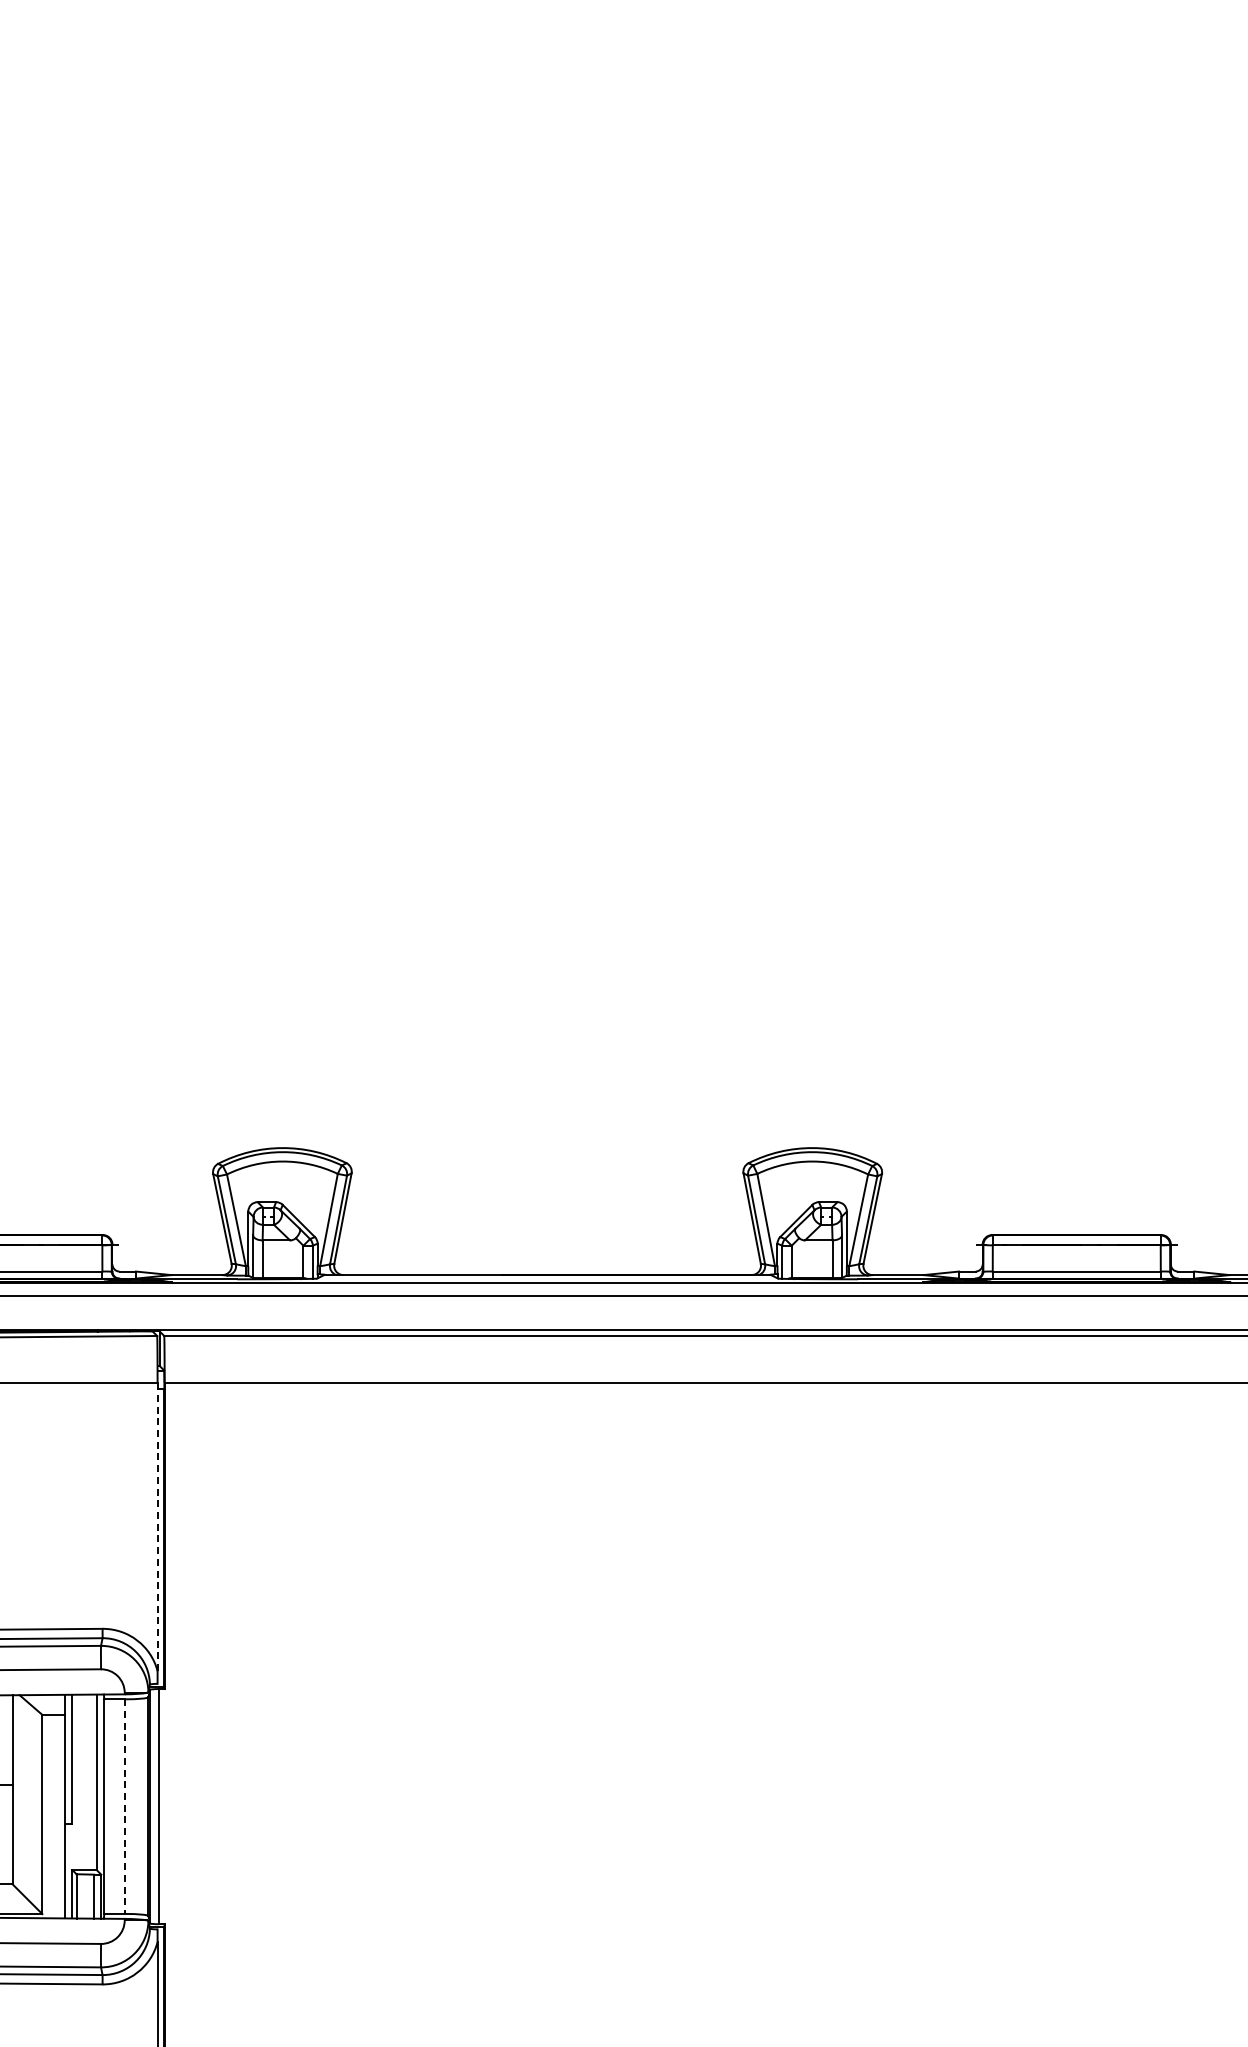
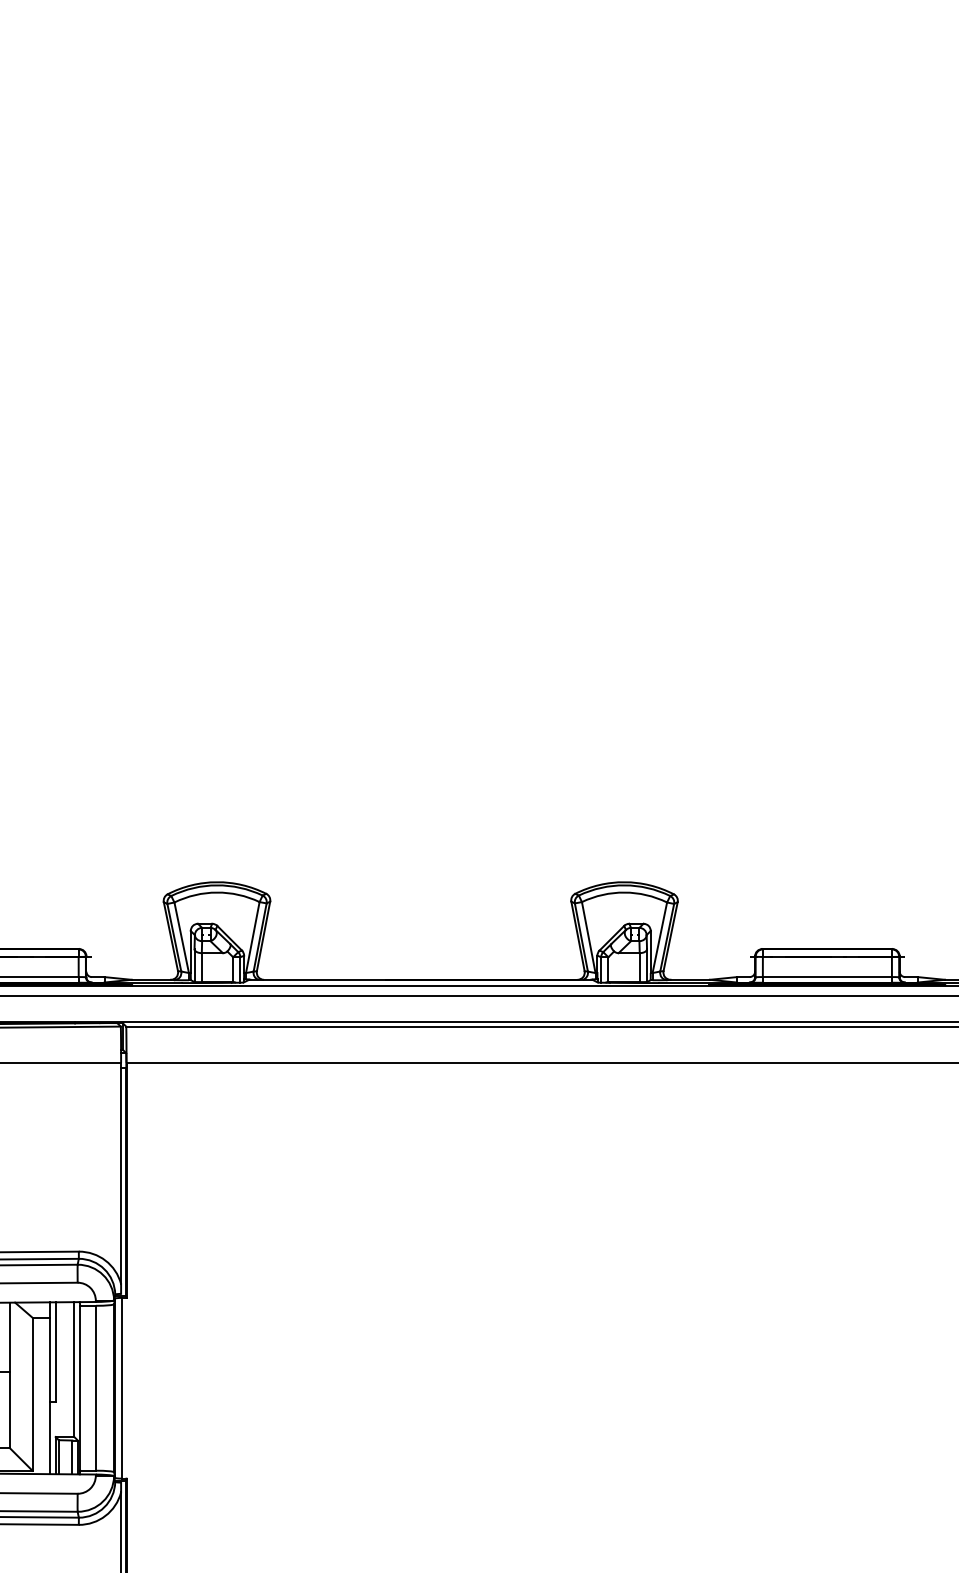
line: (157, 1526) -> (121, 1173), dashed -> solid
line: (124, 1807) -> (95, 1388), dashed -> solid

